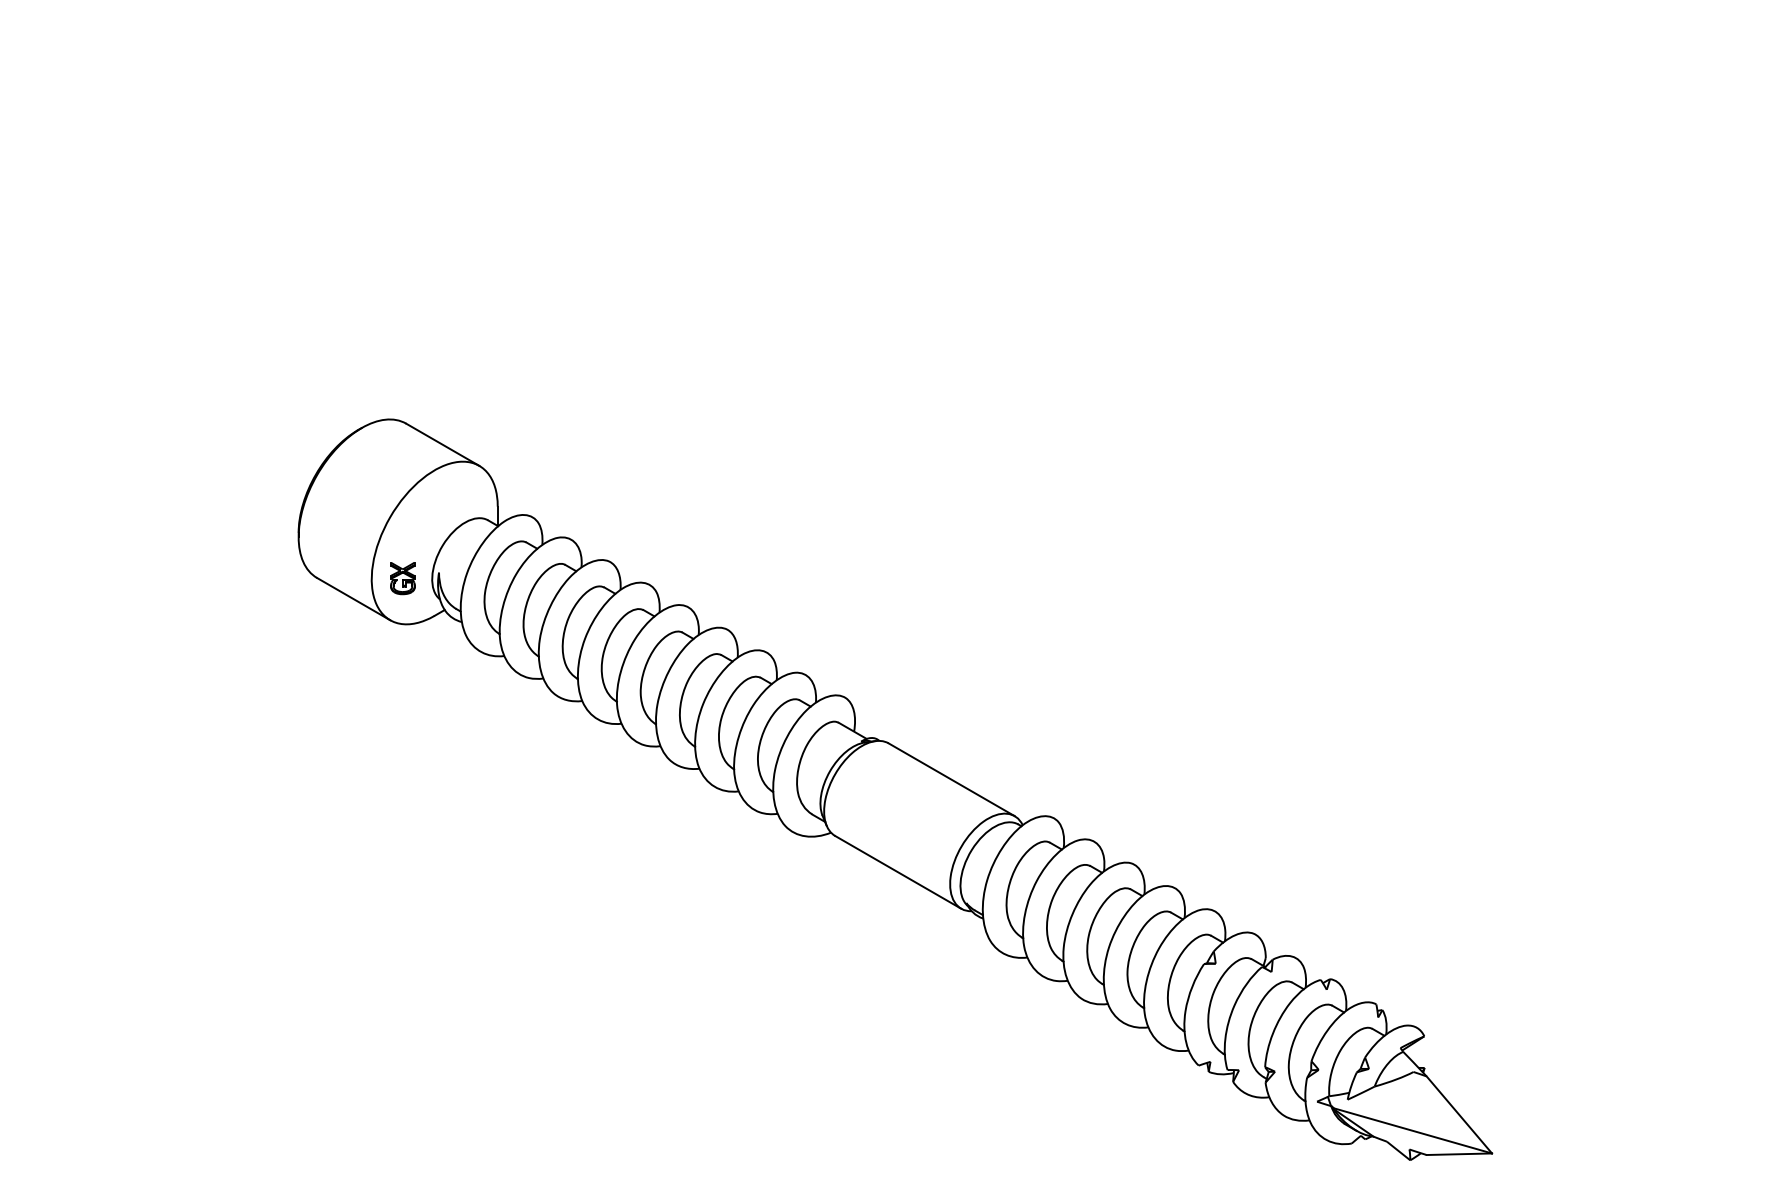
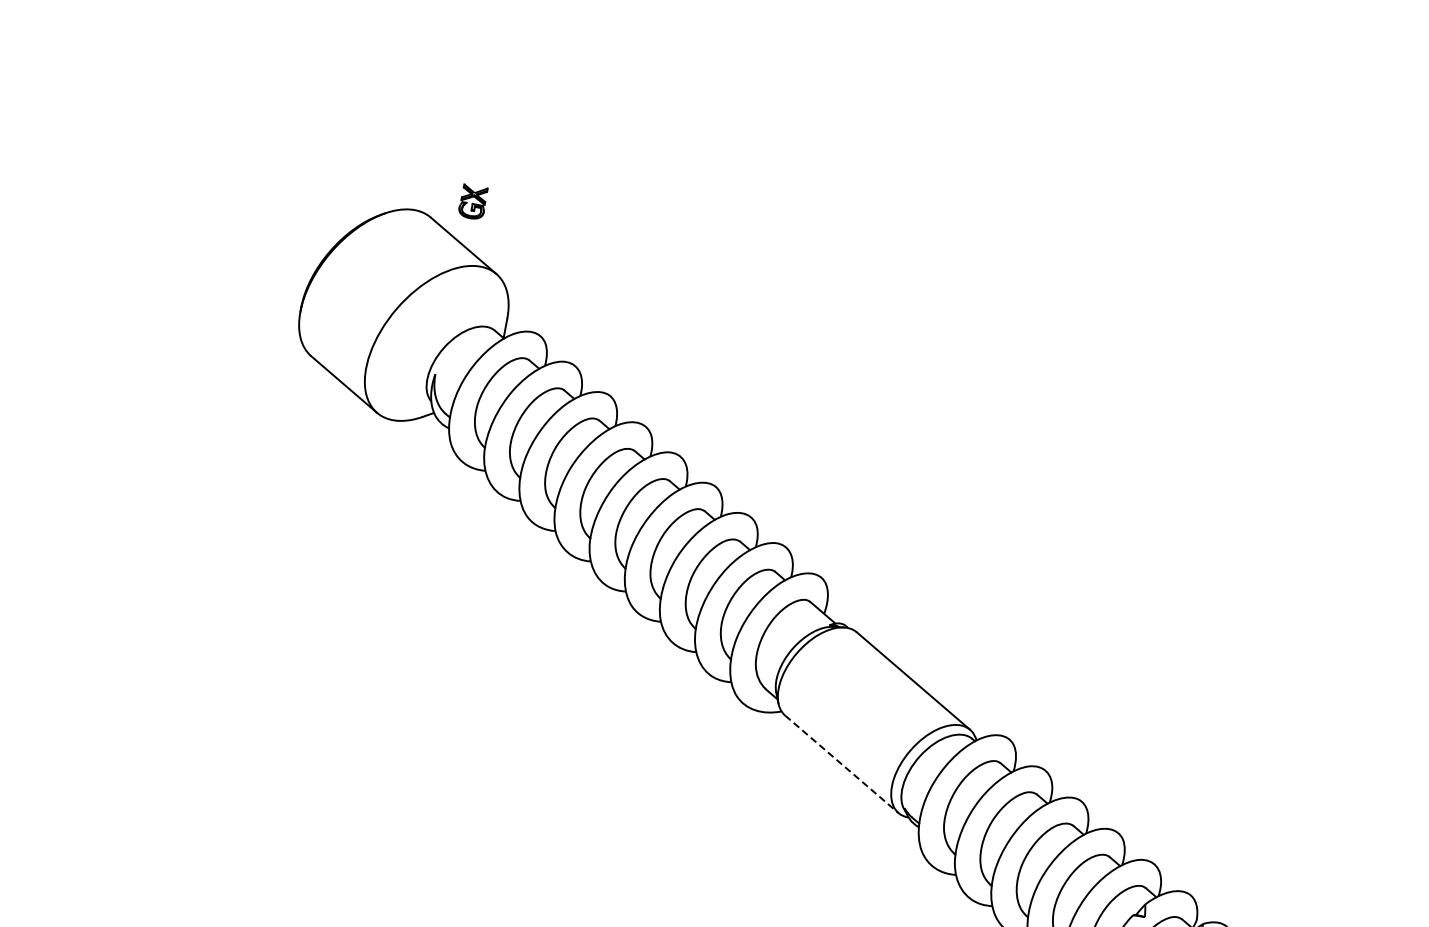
part: (402, 578) -> (472, 202), moved
line: (898, 872) -> (842, 764), solid -> dashed

